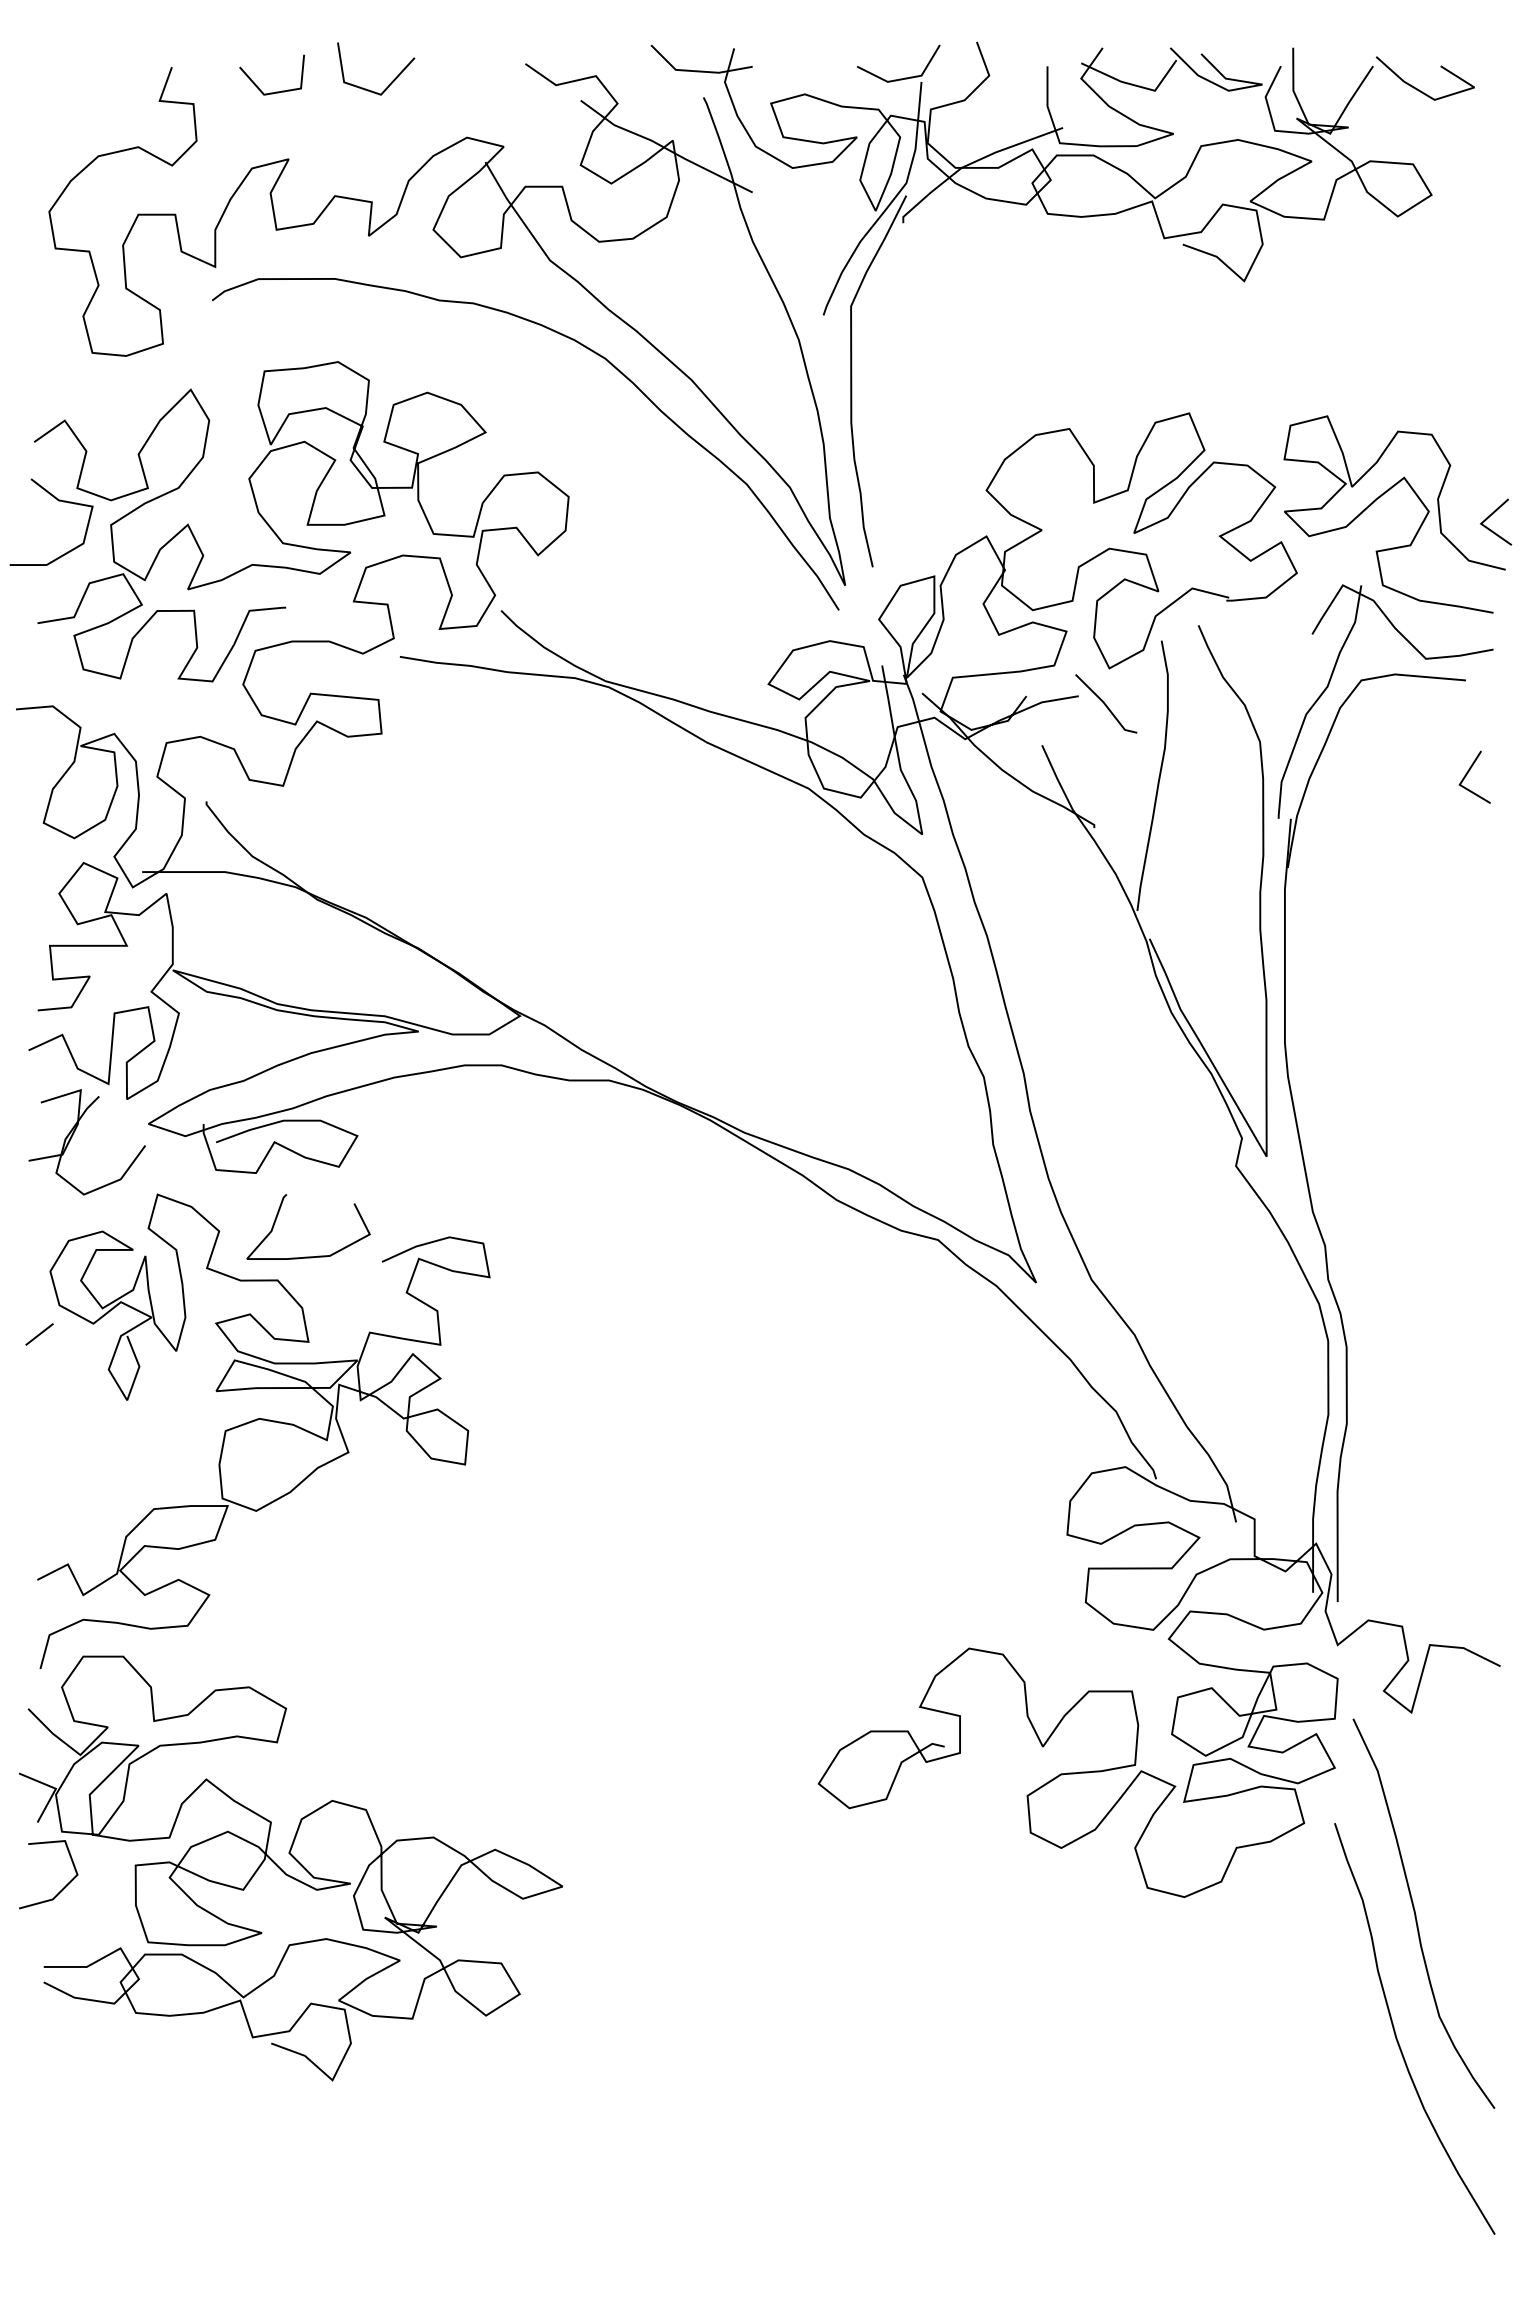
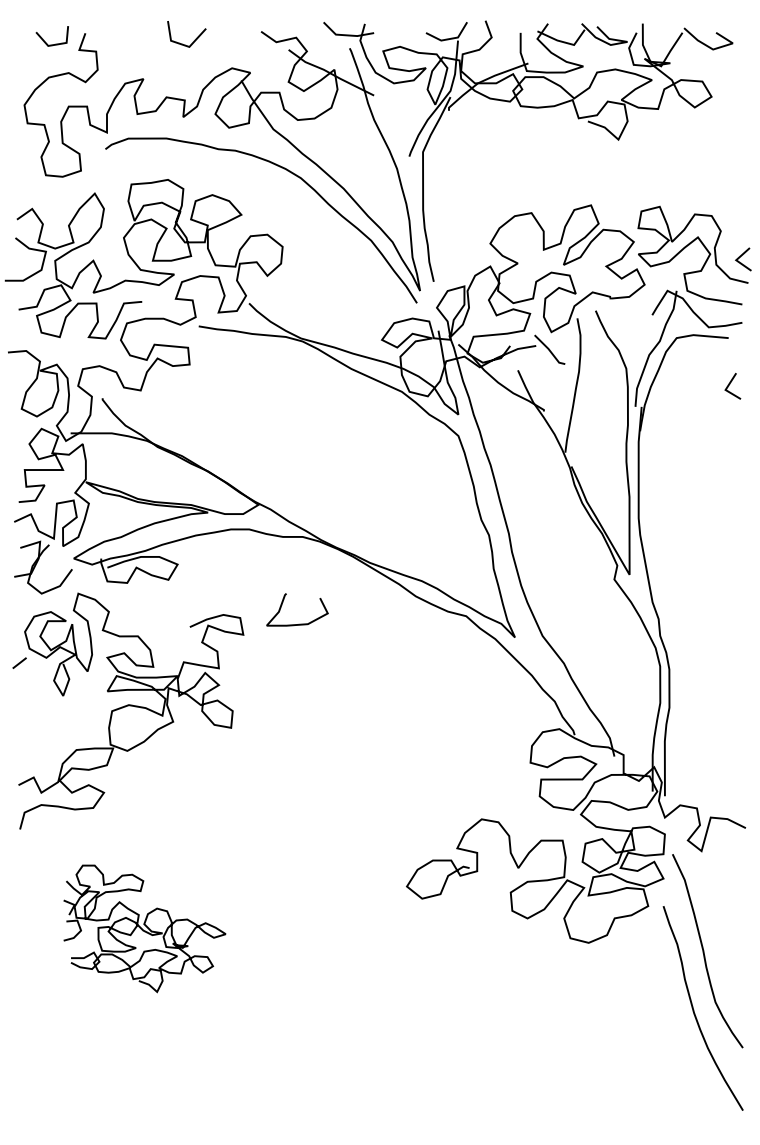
line: (258, 85) -> (45, 41), moved
curve: (312, 1254) -> (299, 623), moved
part: (290, 1868) -> (144, 928), size x0.6

